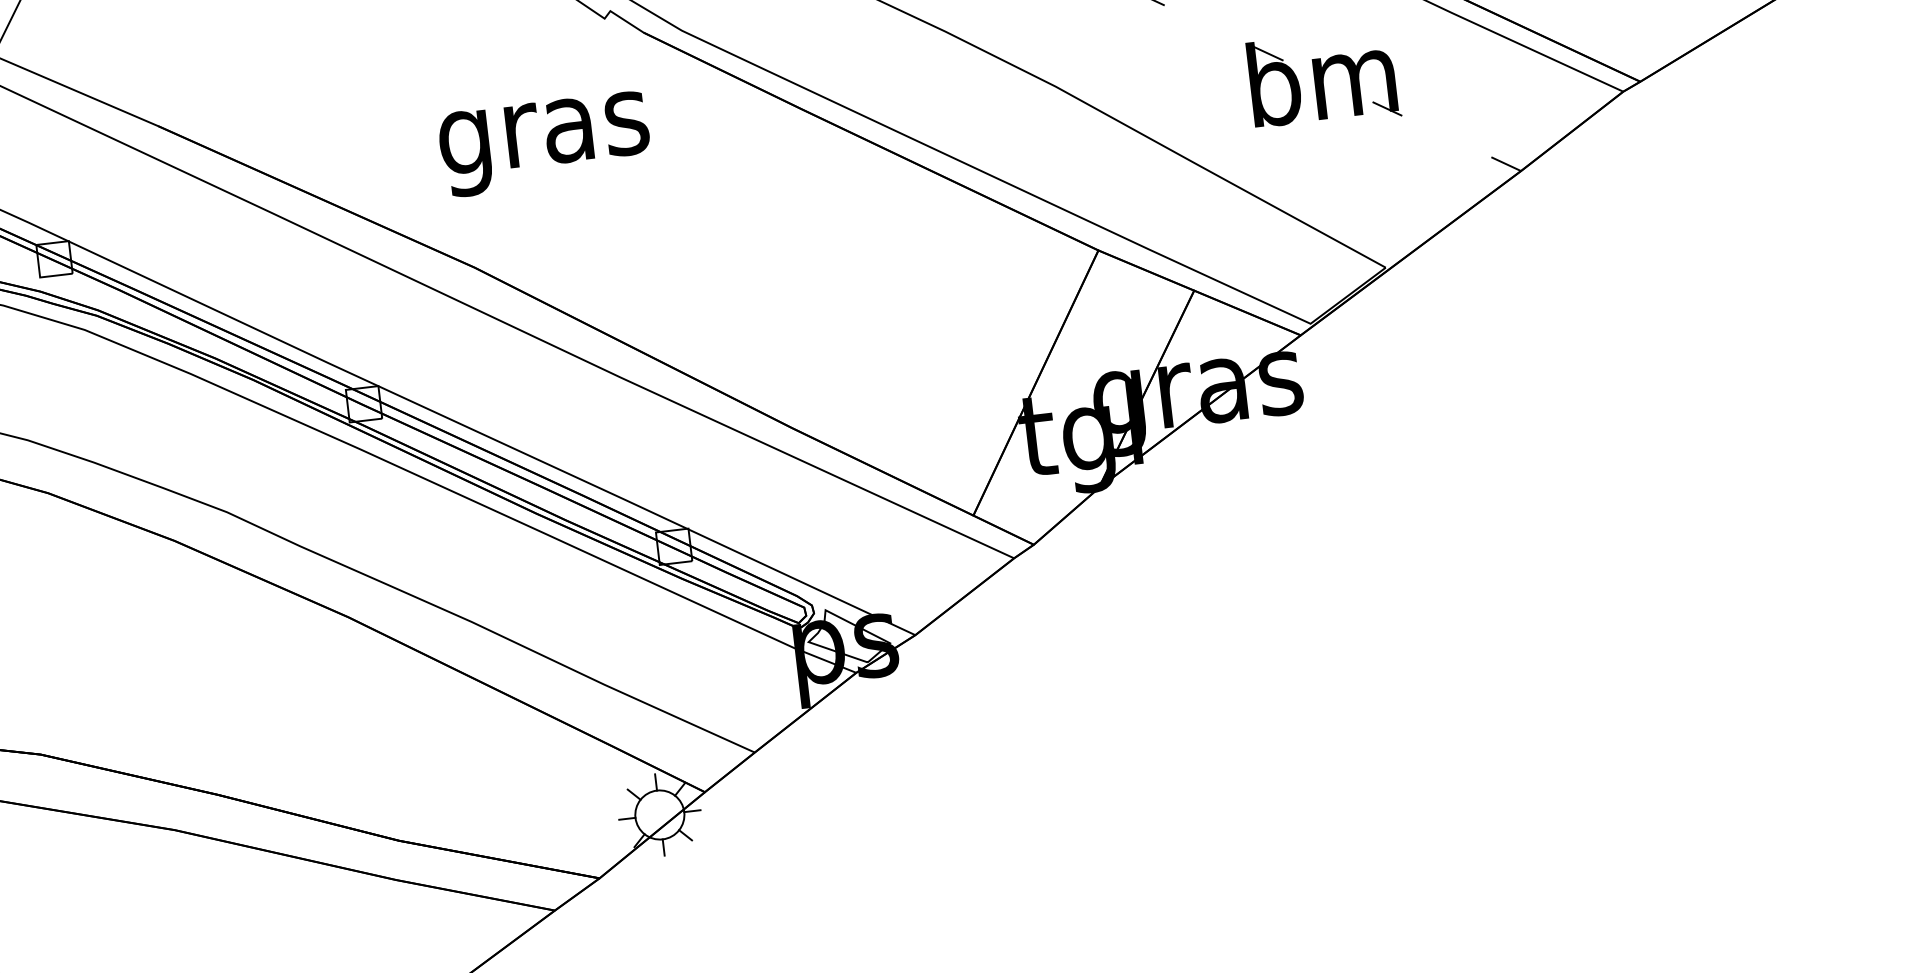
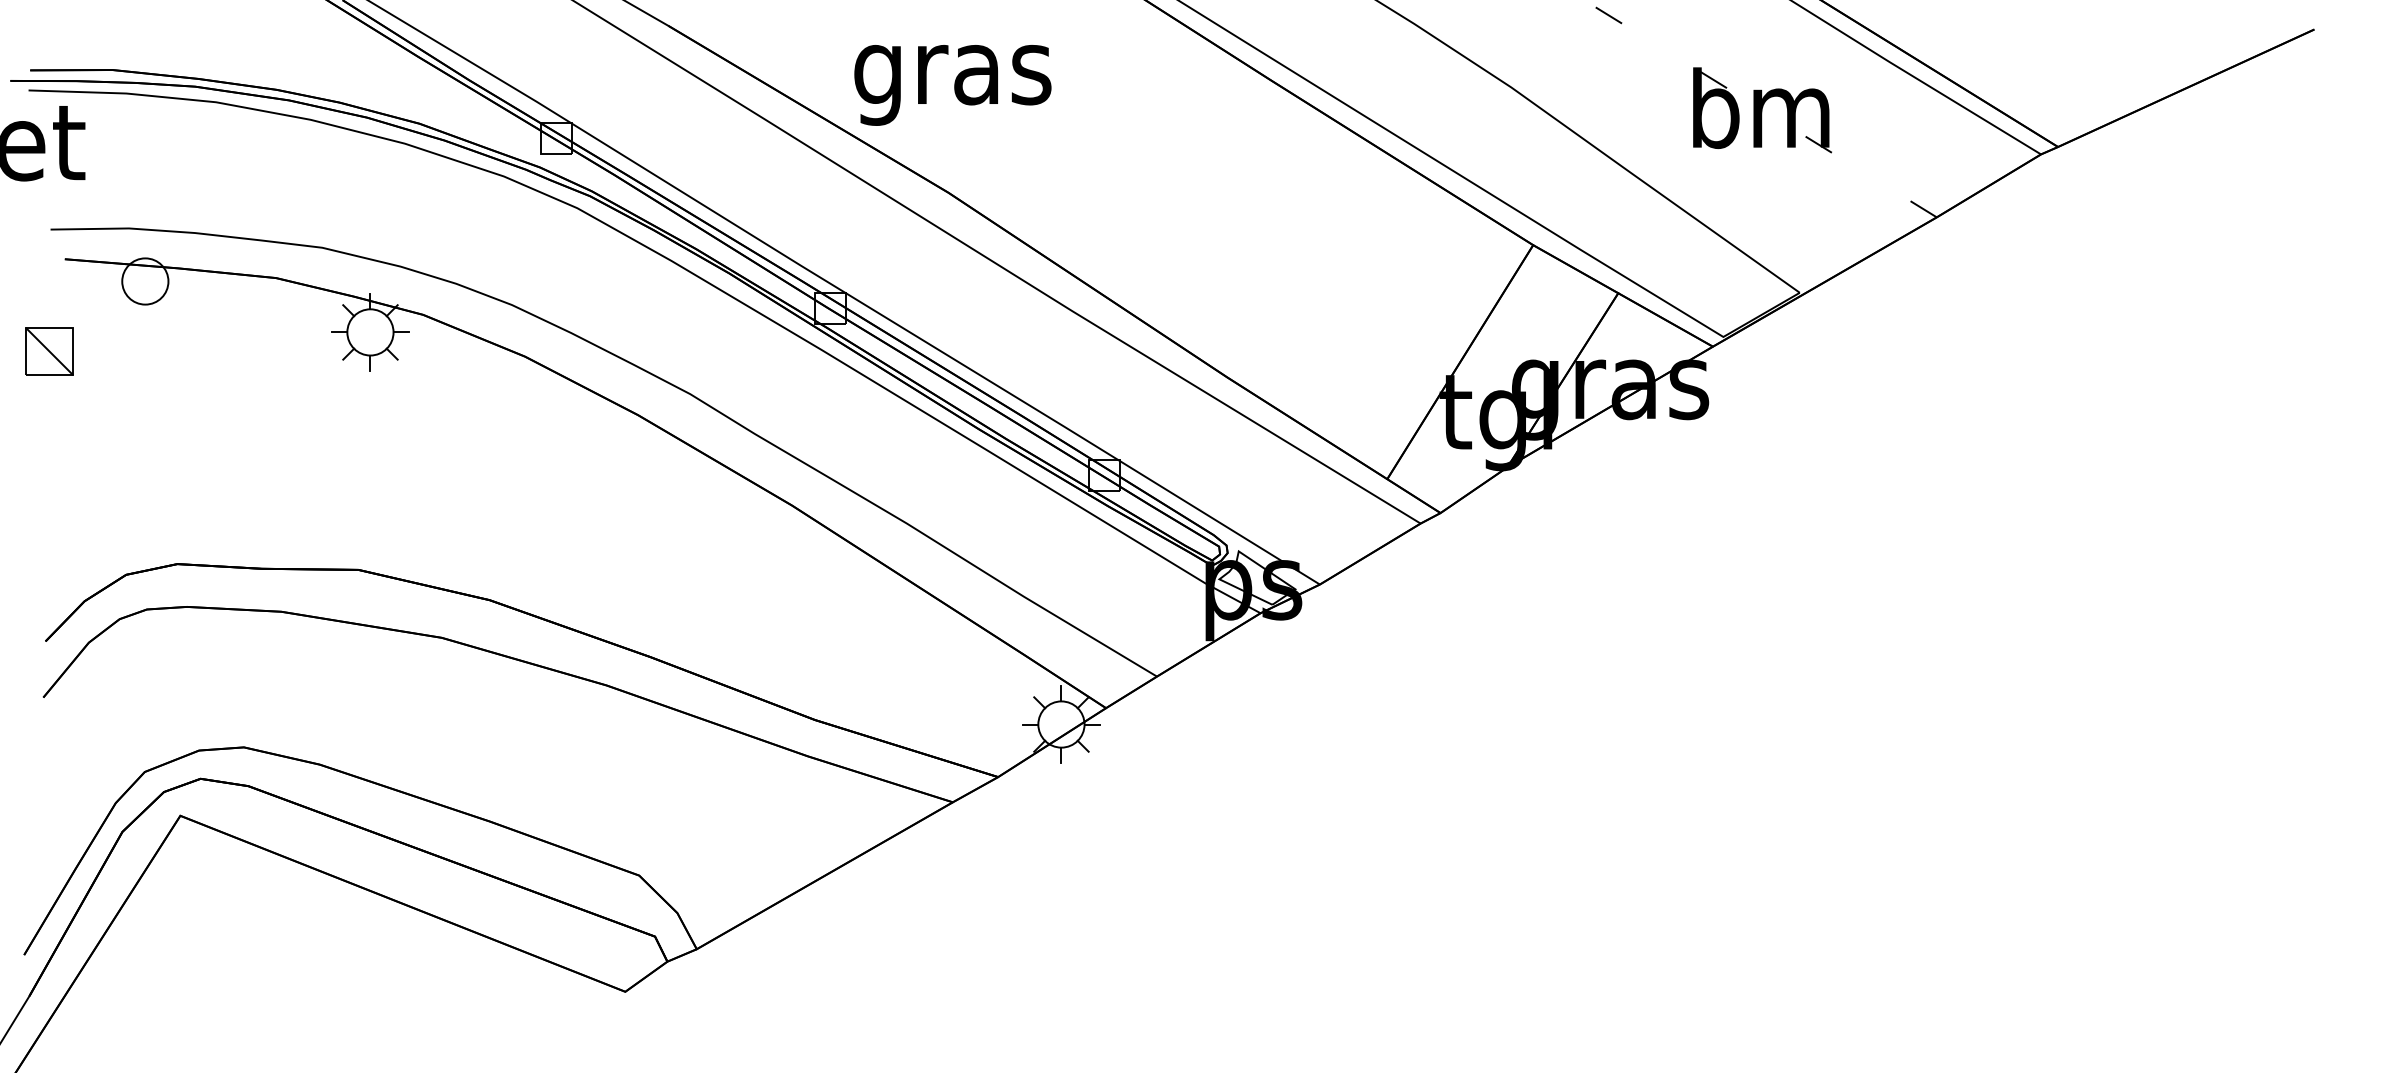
text: (544, 144) -> (952, 85), moved

